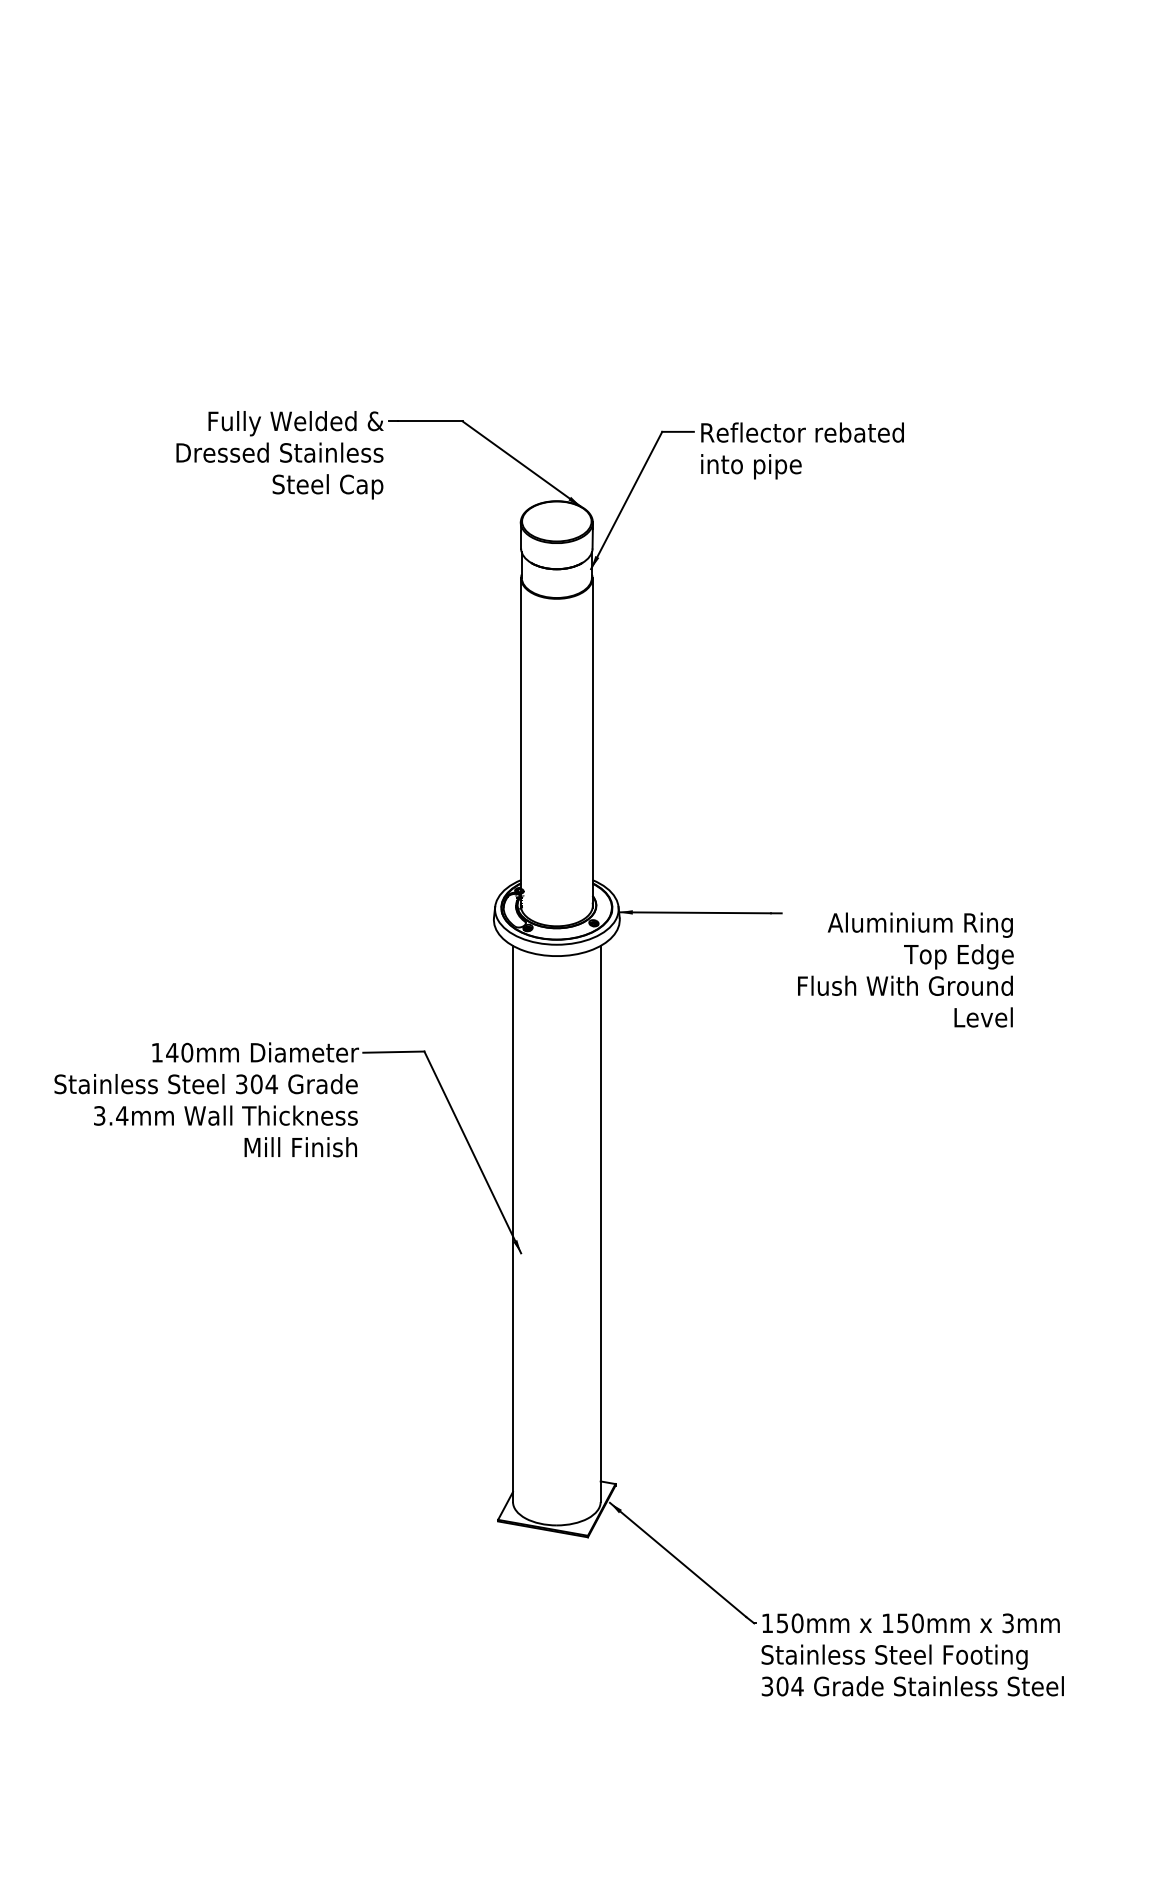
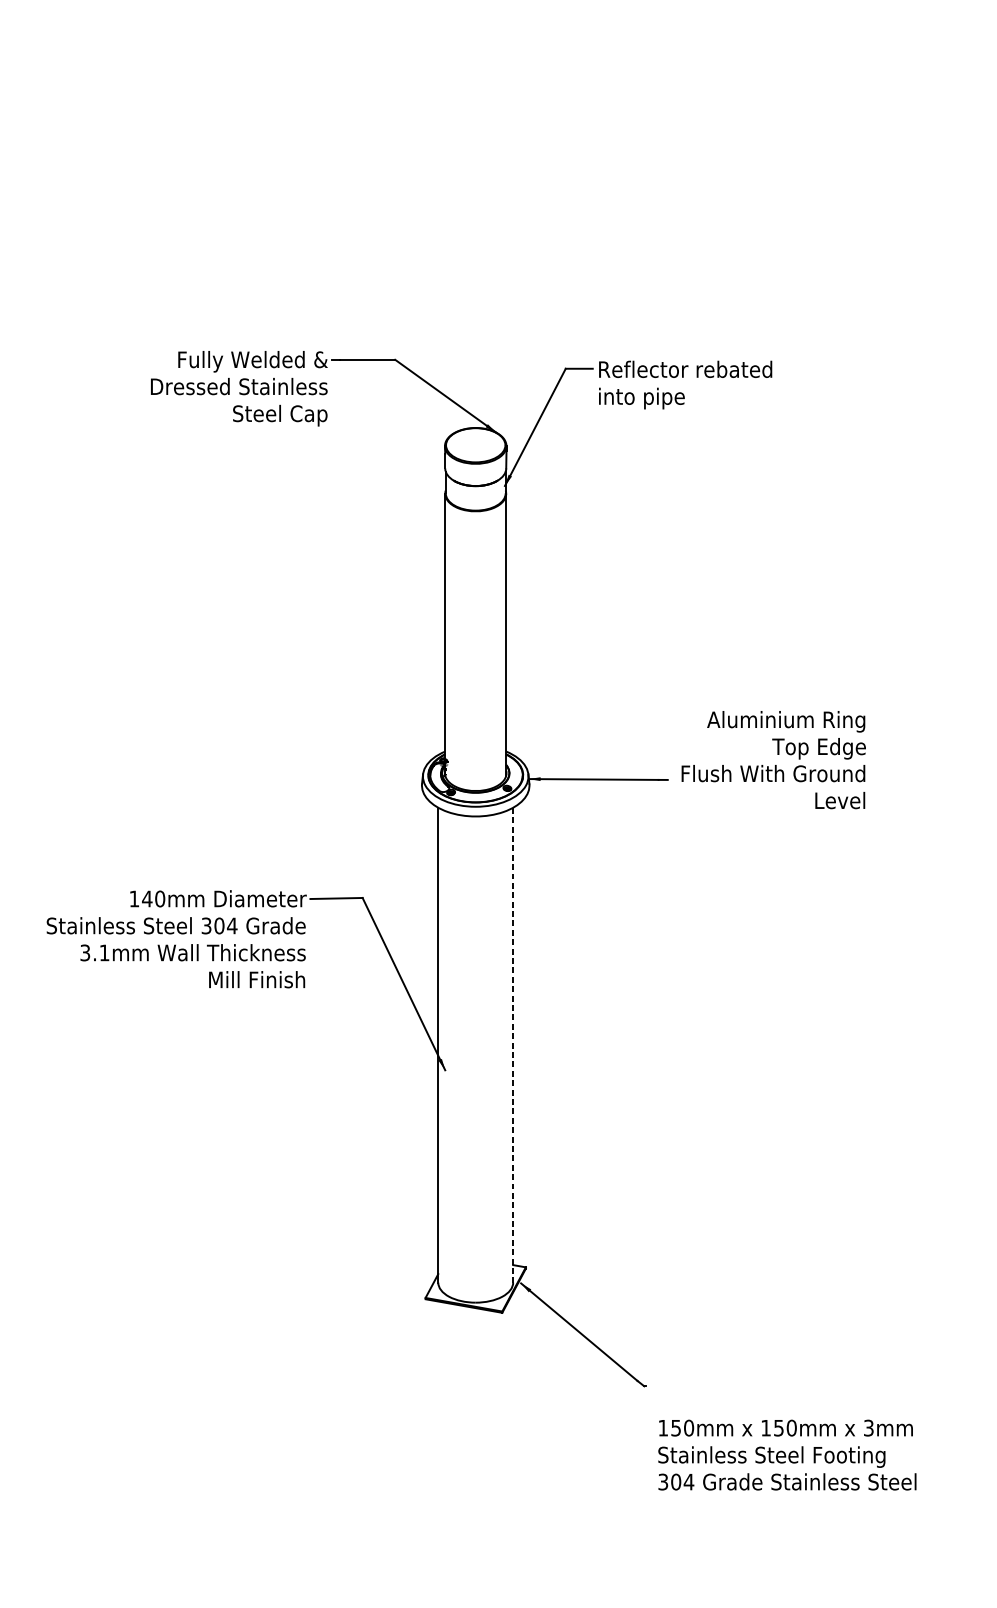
text: (905, 969) -> (773, 759), moved
text: (122, 1115) -> (104, 952), 3.4mm -> 3.1mm
line: (600, 1224) -> (513, 1045), solid -> dashed
text: (912, 1654) -> (787, 1454), moved

